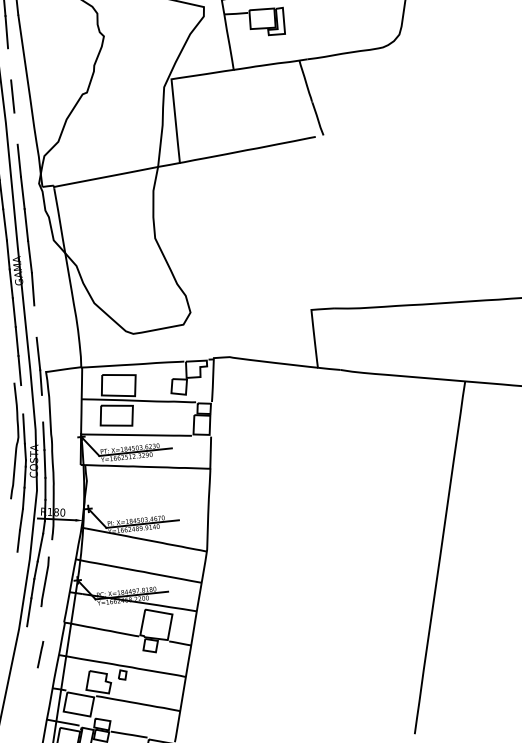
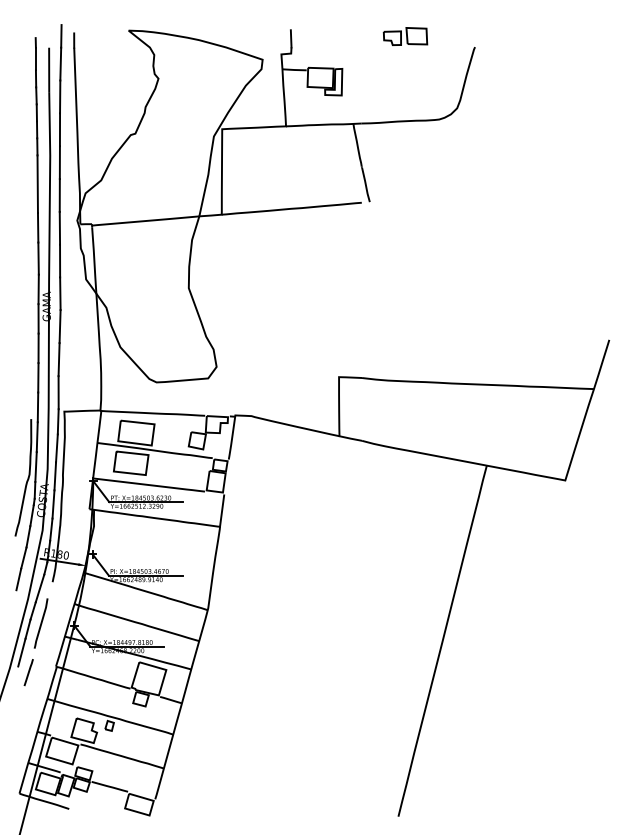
line: (9, 63) -> (60, 96), added
line: (15, 128) -> (59, 162), added
line: (34, 321) -> (58, 359), added
line: (21, 400) -> (36, 437), added
line: (42, 408) -> (56, 448), added
line: (40, 654) -> (28, 672), moved

